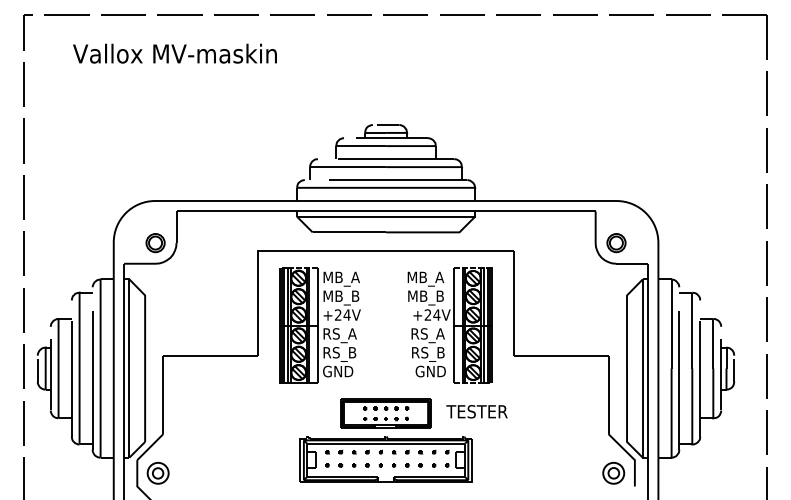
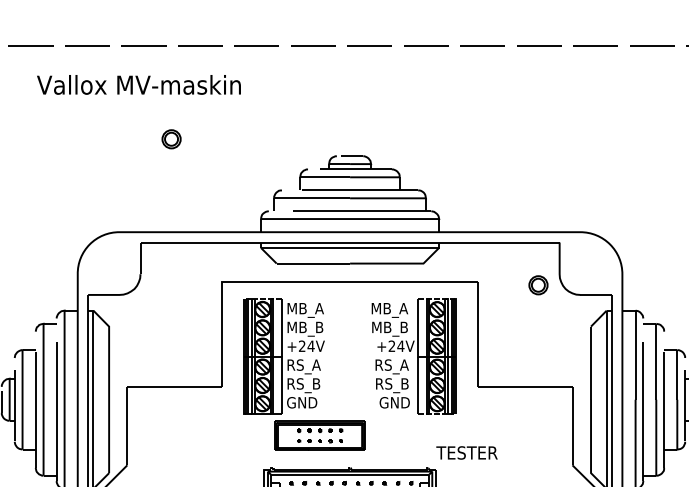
part: (155, 243) -> (171, 139), moved
part: (616, 243) -> (538, 285), moved
text: (476, 411) -> (466, 452), moved
part: (385, 413) -> (319, 435), moved

